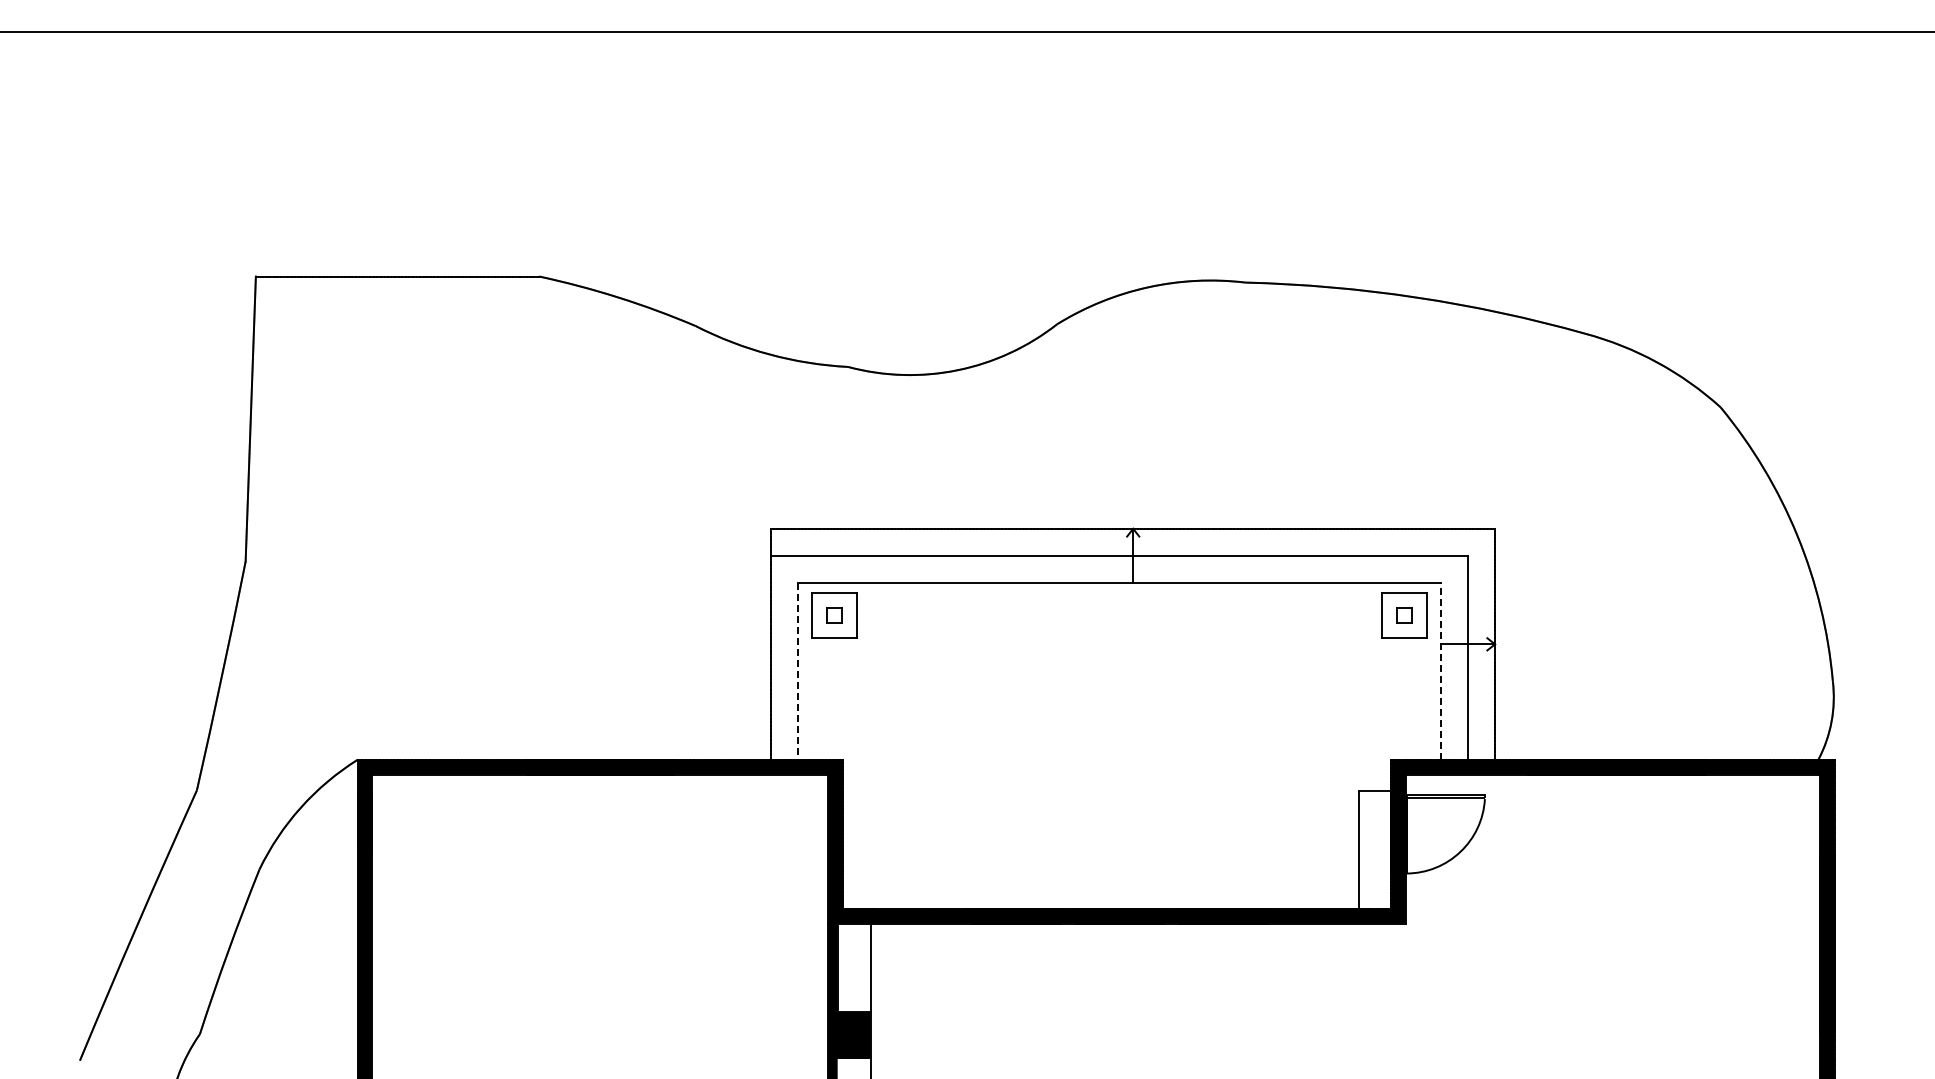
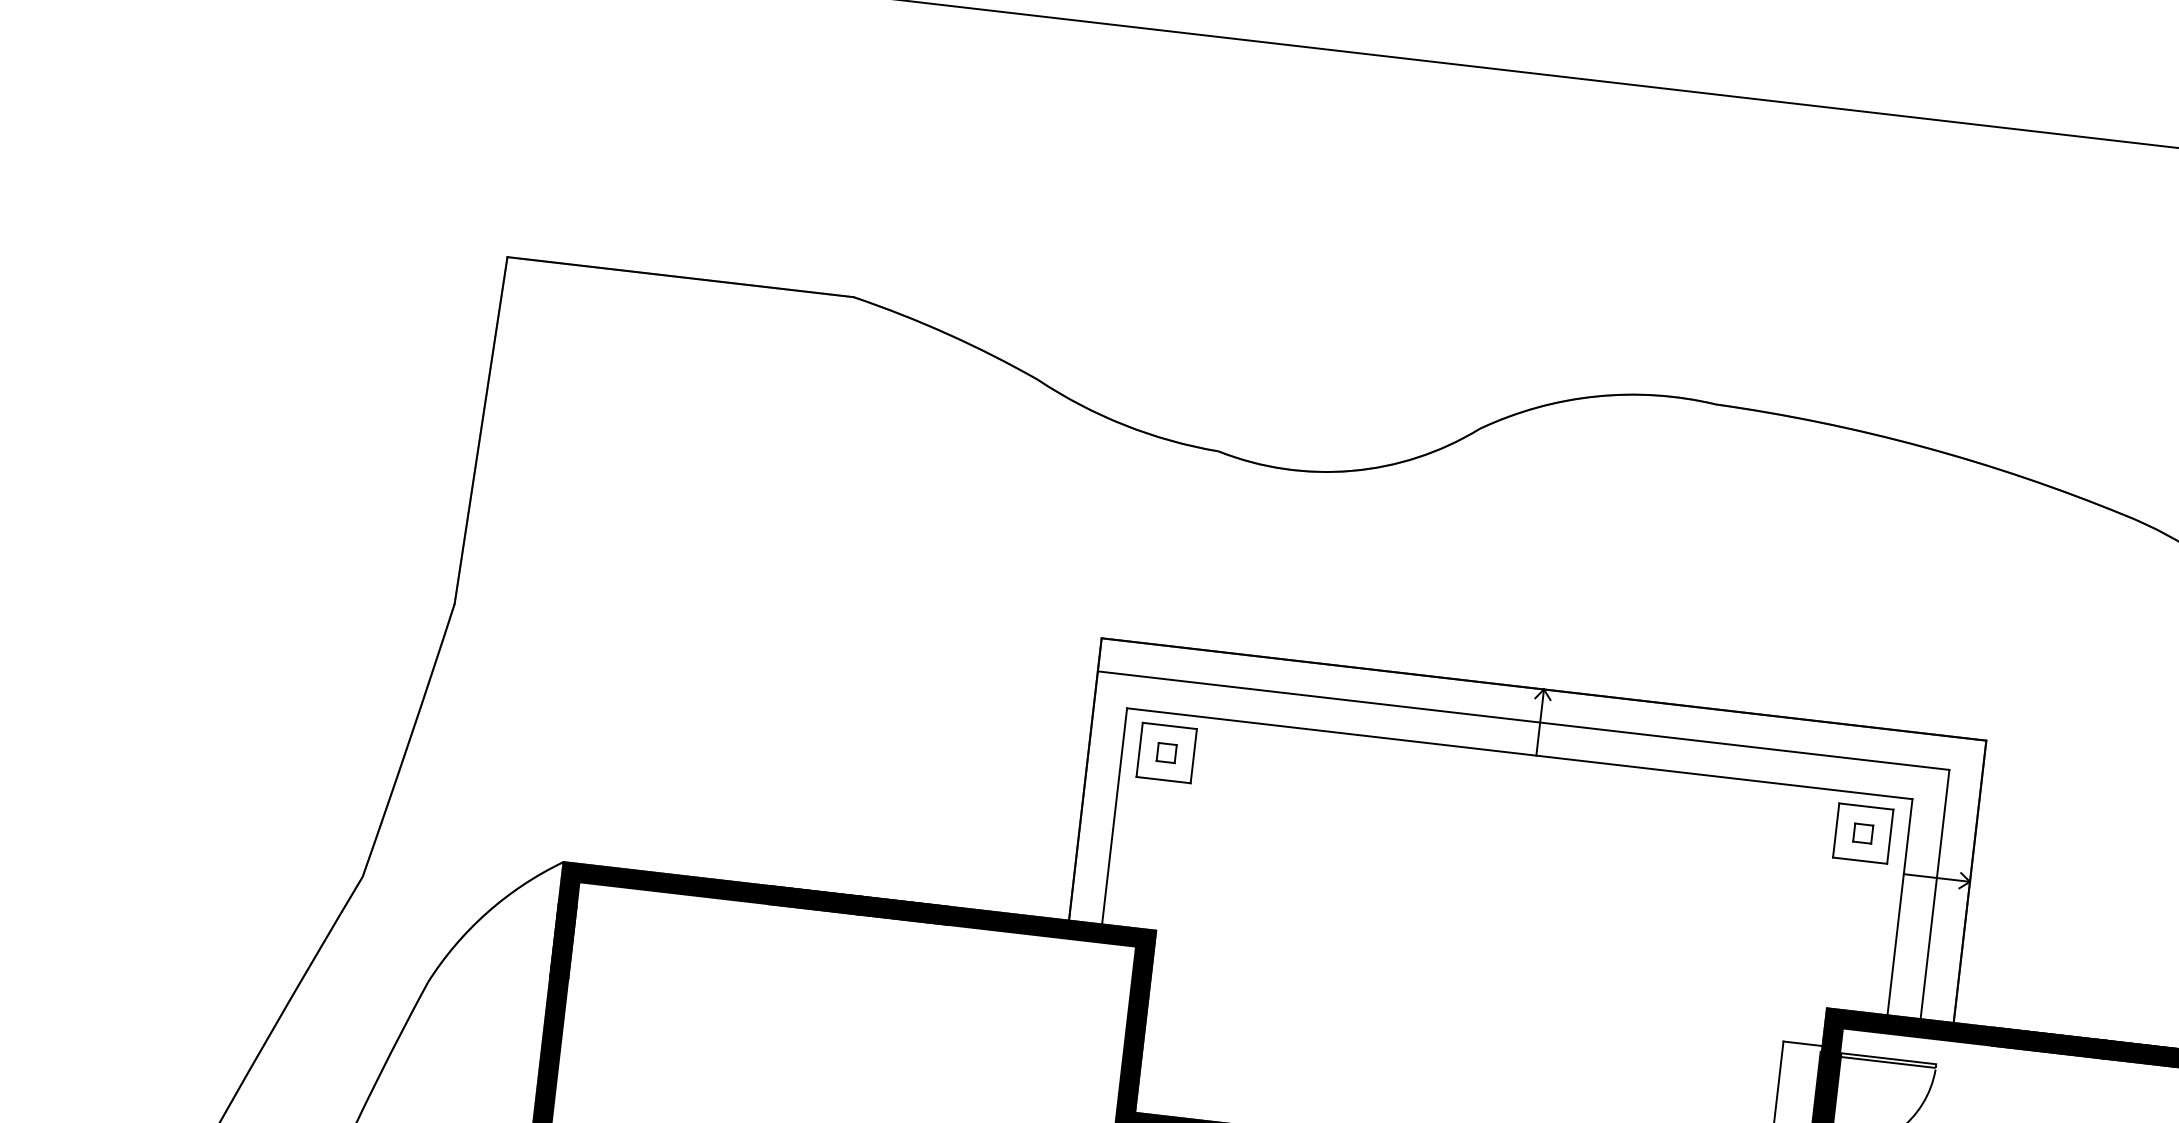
line: (1440, 670) -> (1899, 906), dashed -> solid
line: (798, 671) -> (1114, 816), dashed -> solid

